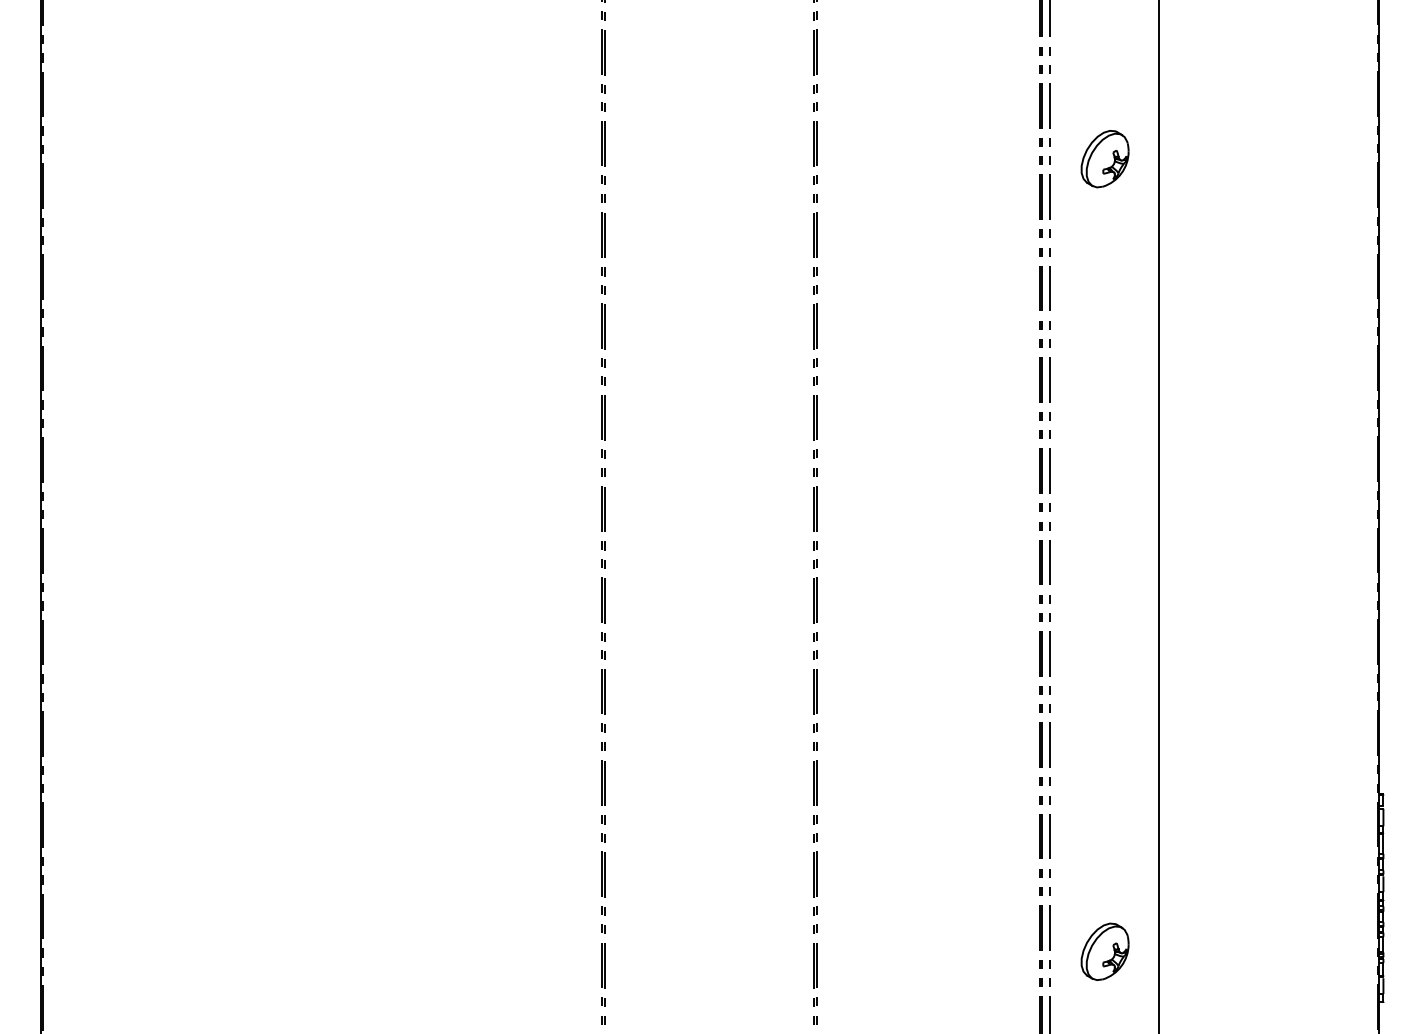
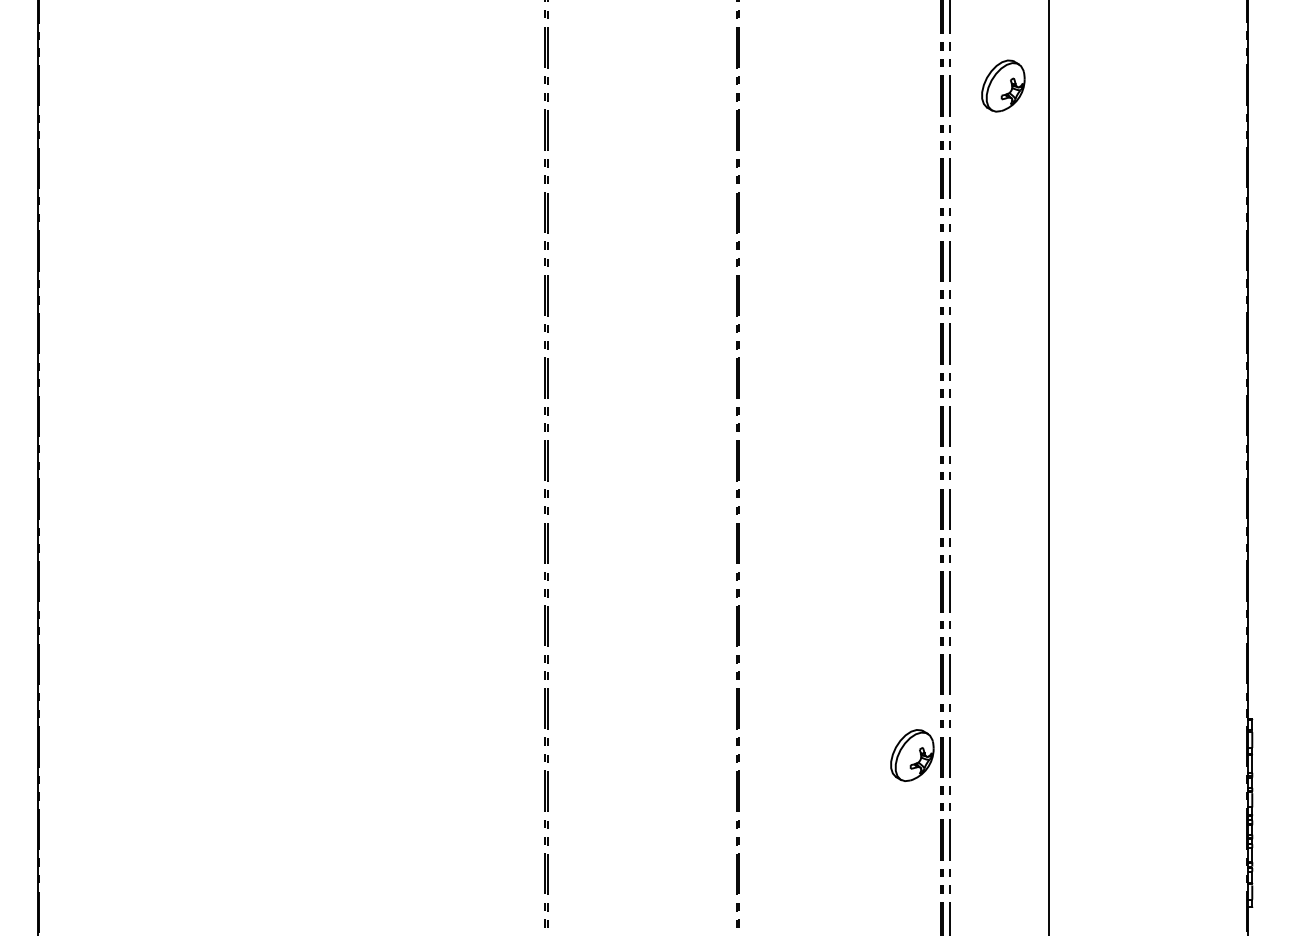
part: (1105, 158) -> (1003, 85), moved
part: (1105, 951) -> (912, 755), moved

